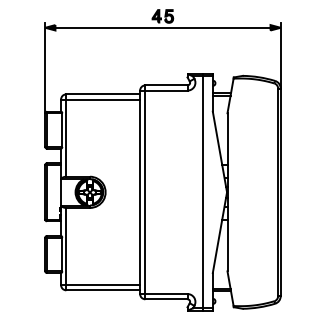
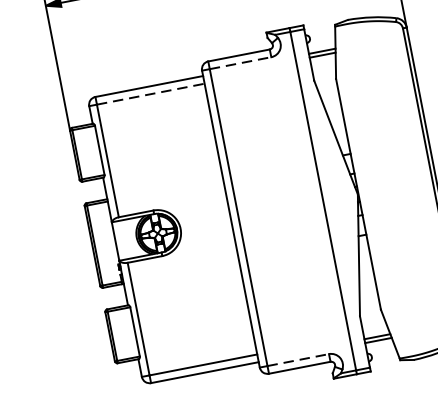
line: (166, 90) -> (240, 62), solid -> dashed
line: (103, 99) -> (151, 93), solid -> dashed
line: (166, 294) -> (298, 360), solid -> dashed

